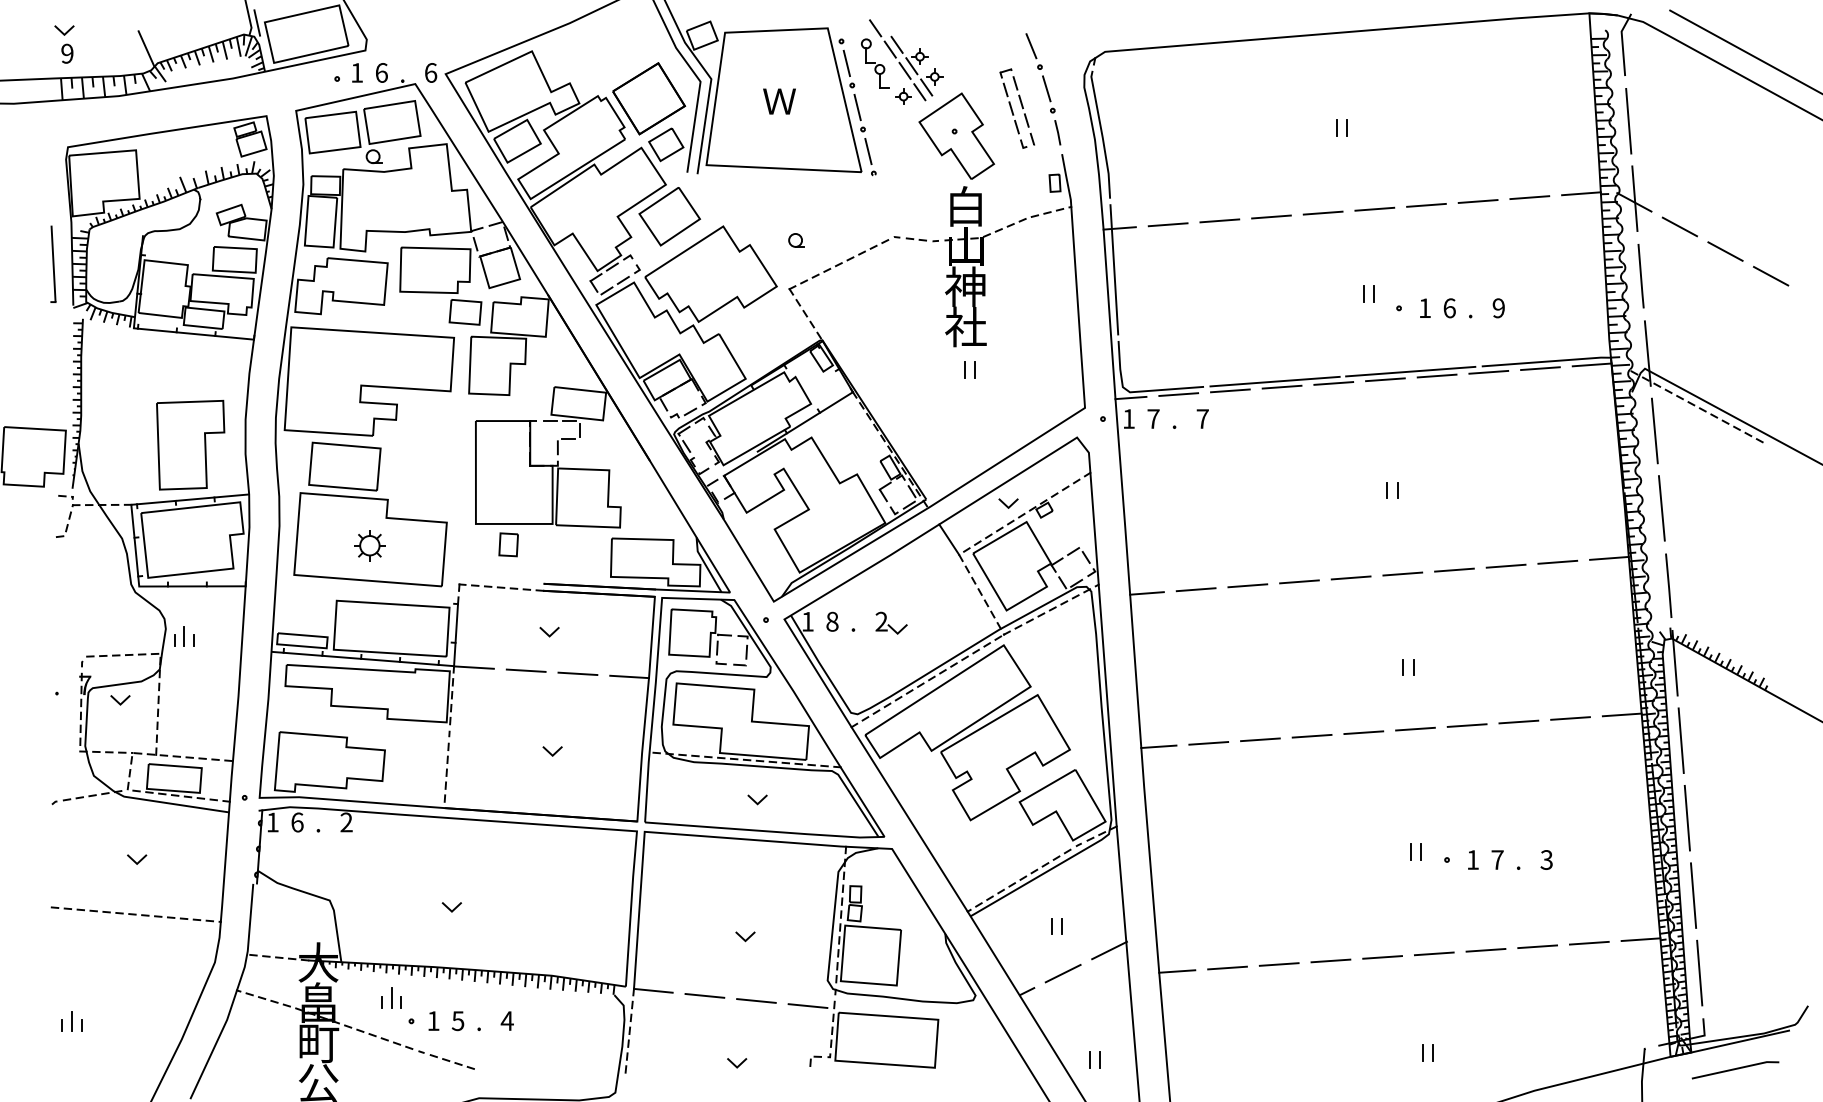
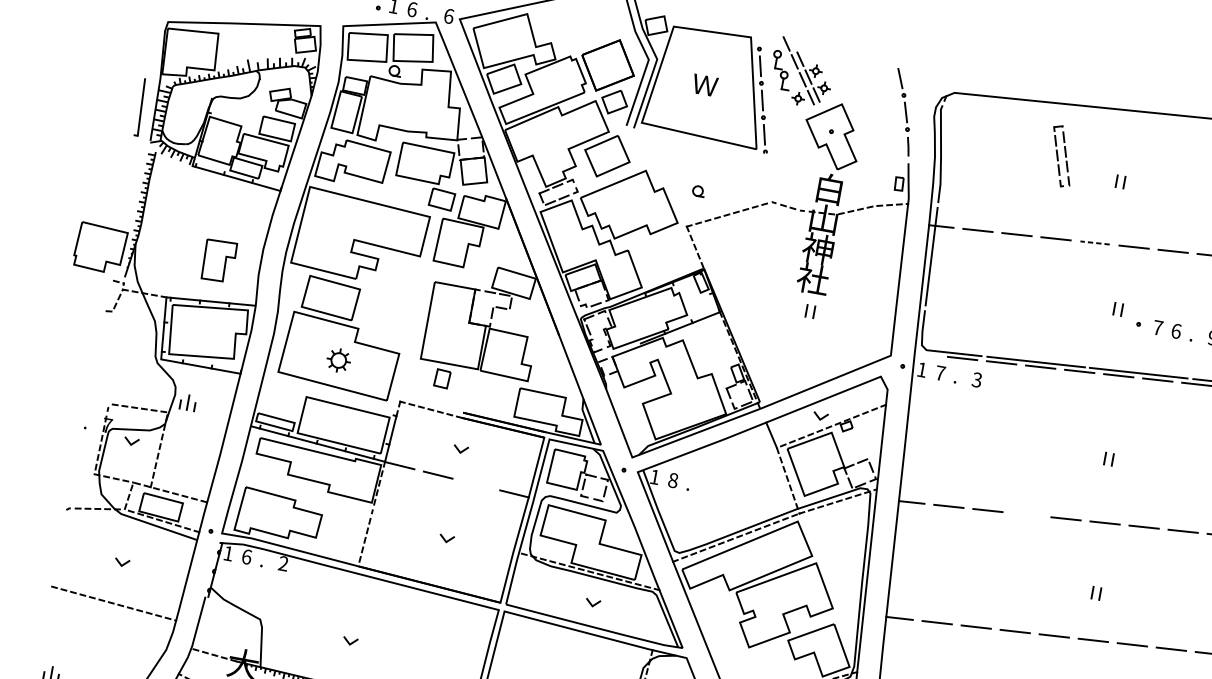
part: (1016, 108) -> (1061, 156), moved
line: (1322, 213) -> (1094, 243), solid -> dashed
text: (1425, 307) -> (1158, 327), 1 -> 7
line: (1130, 397) -> (926, 354), removed
text: (1202, 418) -> (977, 379), 7 -> 3
part: (190, 444) -> (218, 260), size x0.6
line: (1299, 581) -> (1027, 514), removed
part: (891, 622) -> (717, 489), removed
line: (577, 673) -> (476, 484), removed

